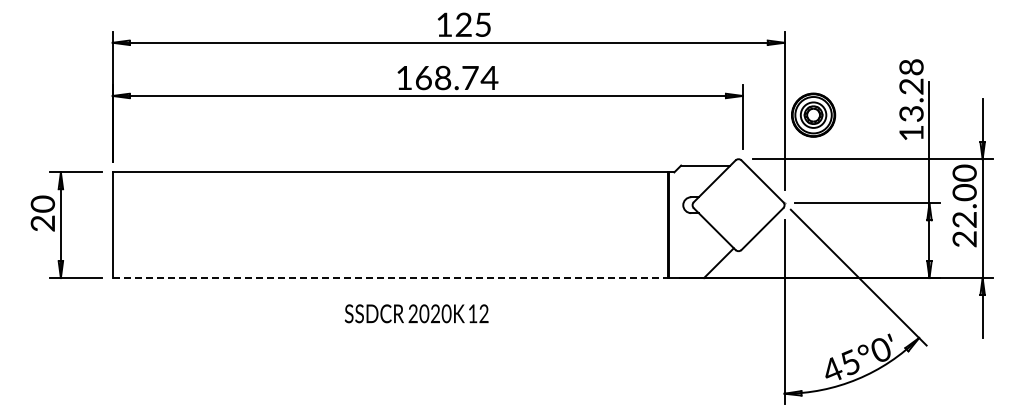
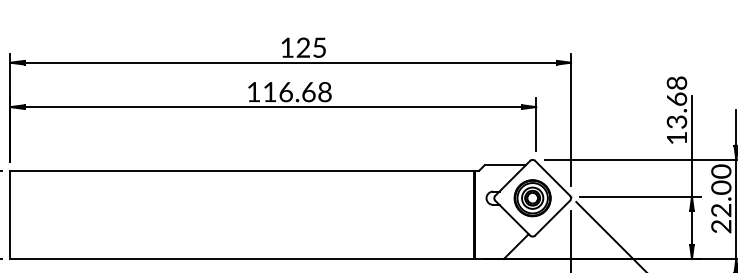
text: (457, 77) -> (298, 91), 168.74 -> 116.68
text: (911, 86) -> (676, 99), 13.28 -> 13.68
part: (813, 114) -> (532, 197), moved
line: (390, 278) -> (242, 259), dashed -> solid

